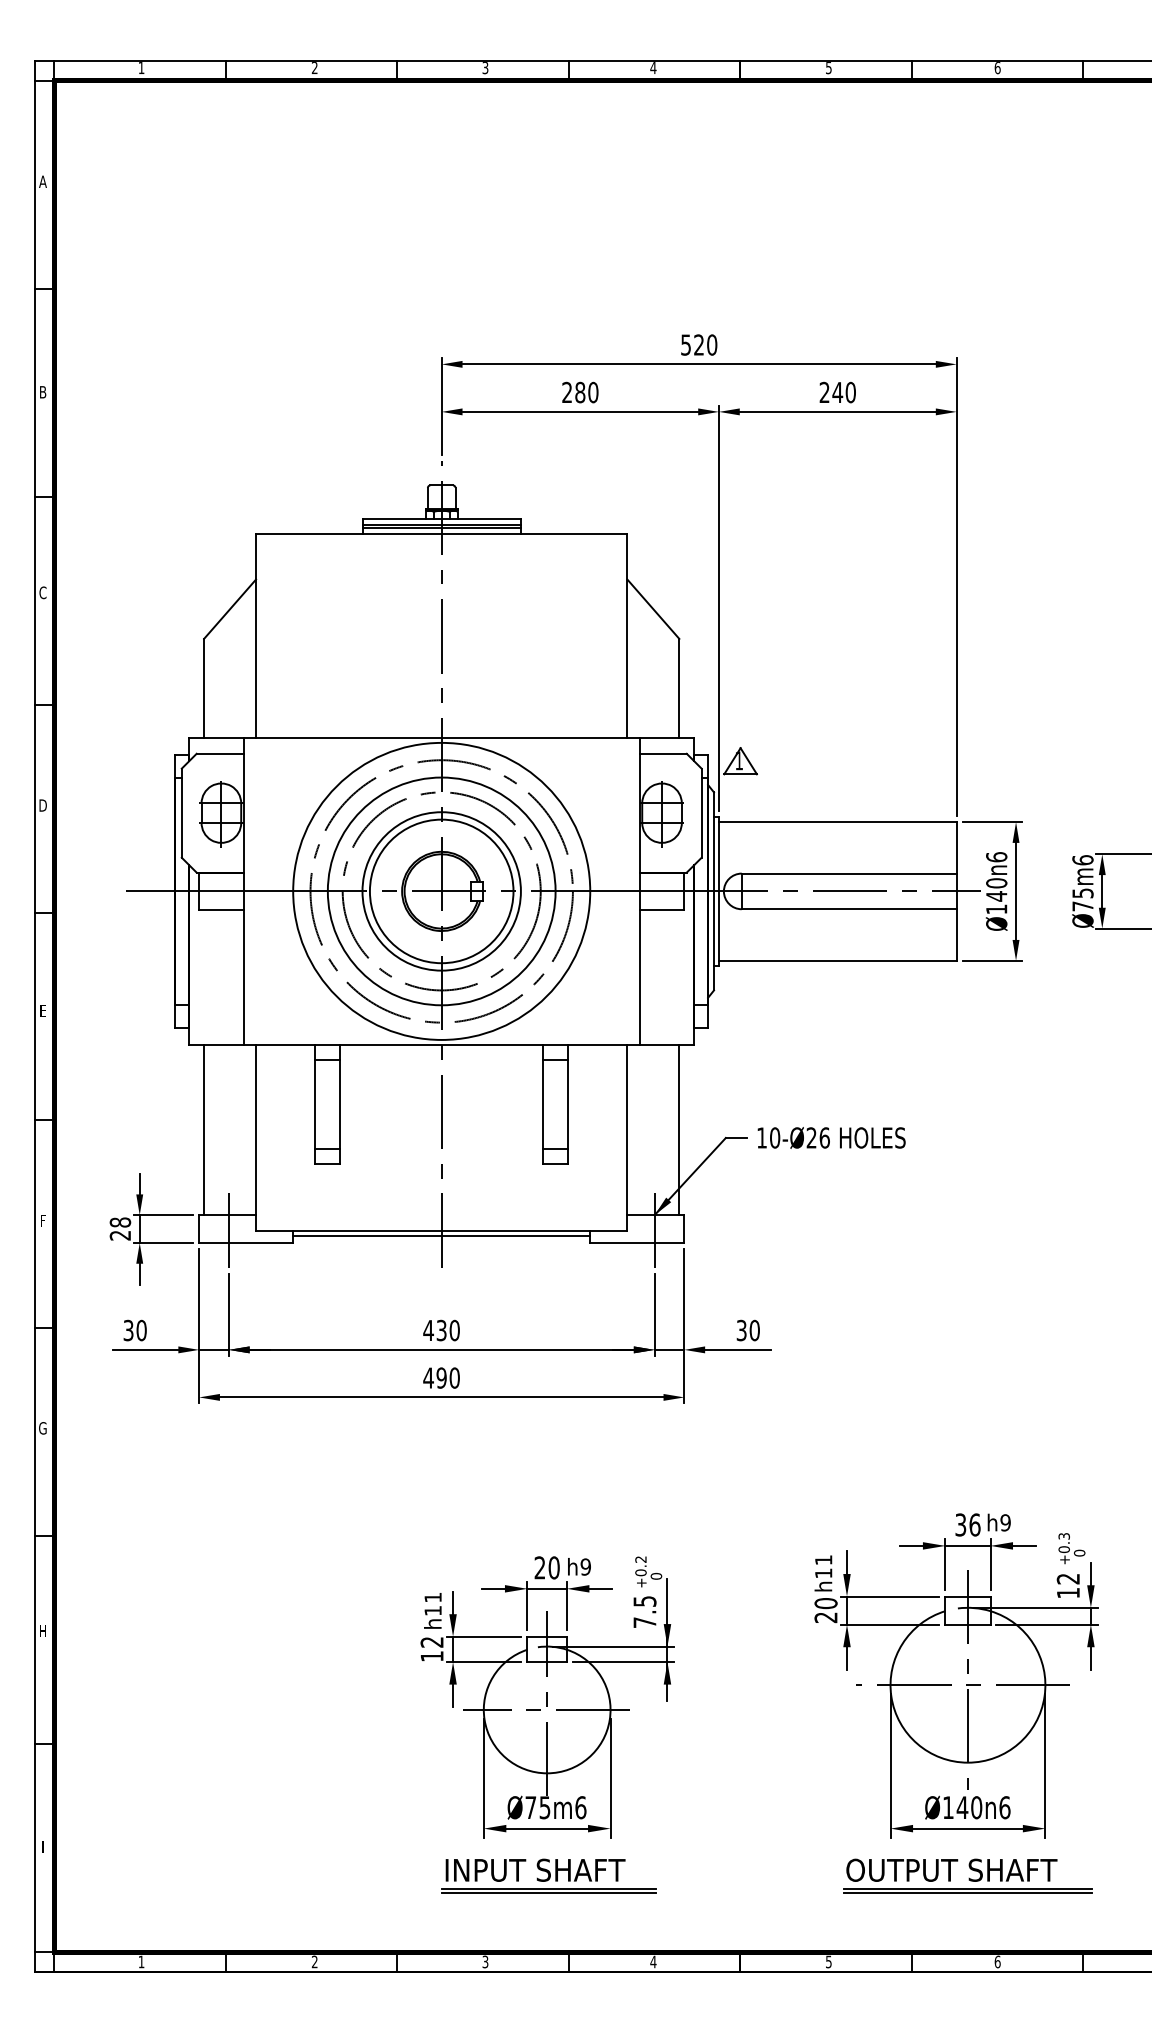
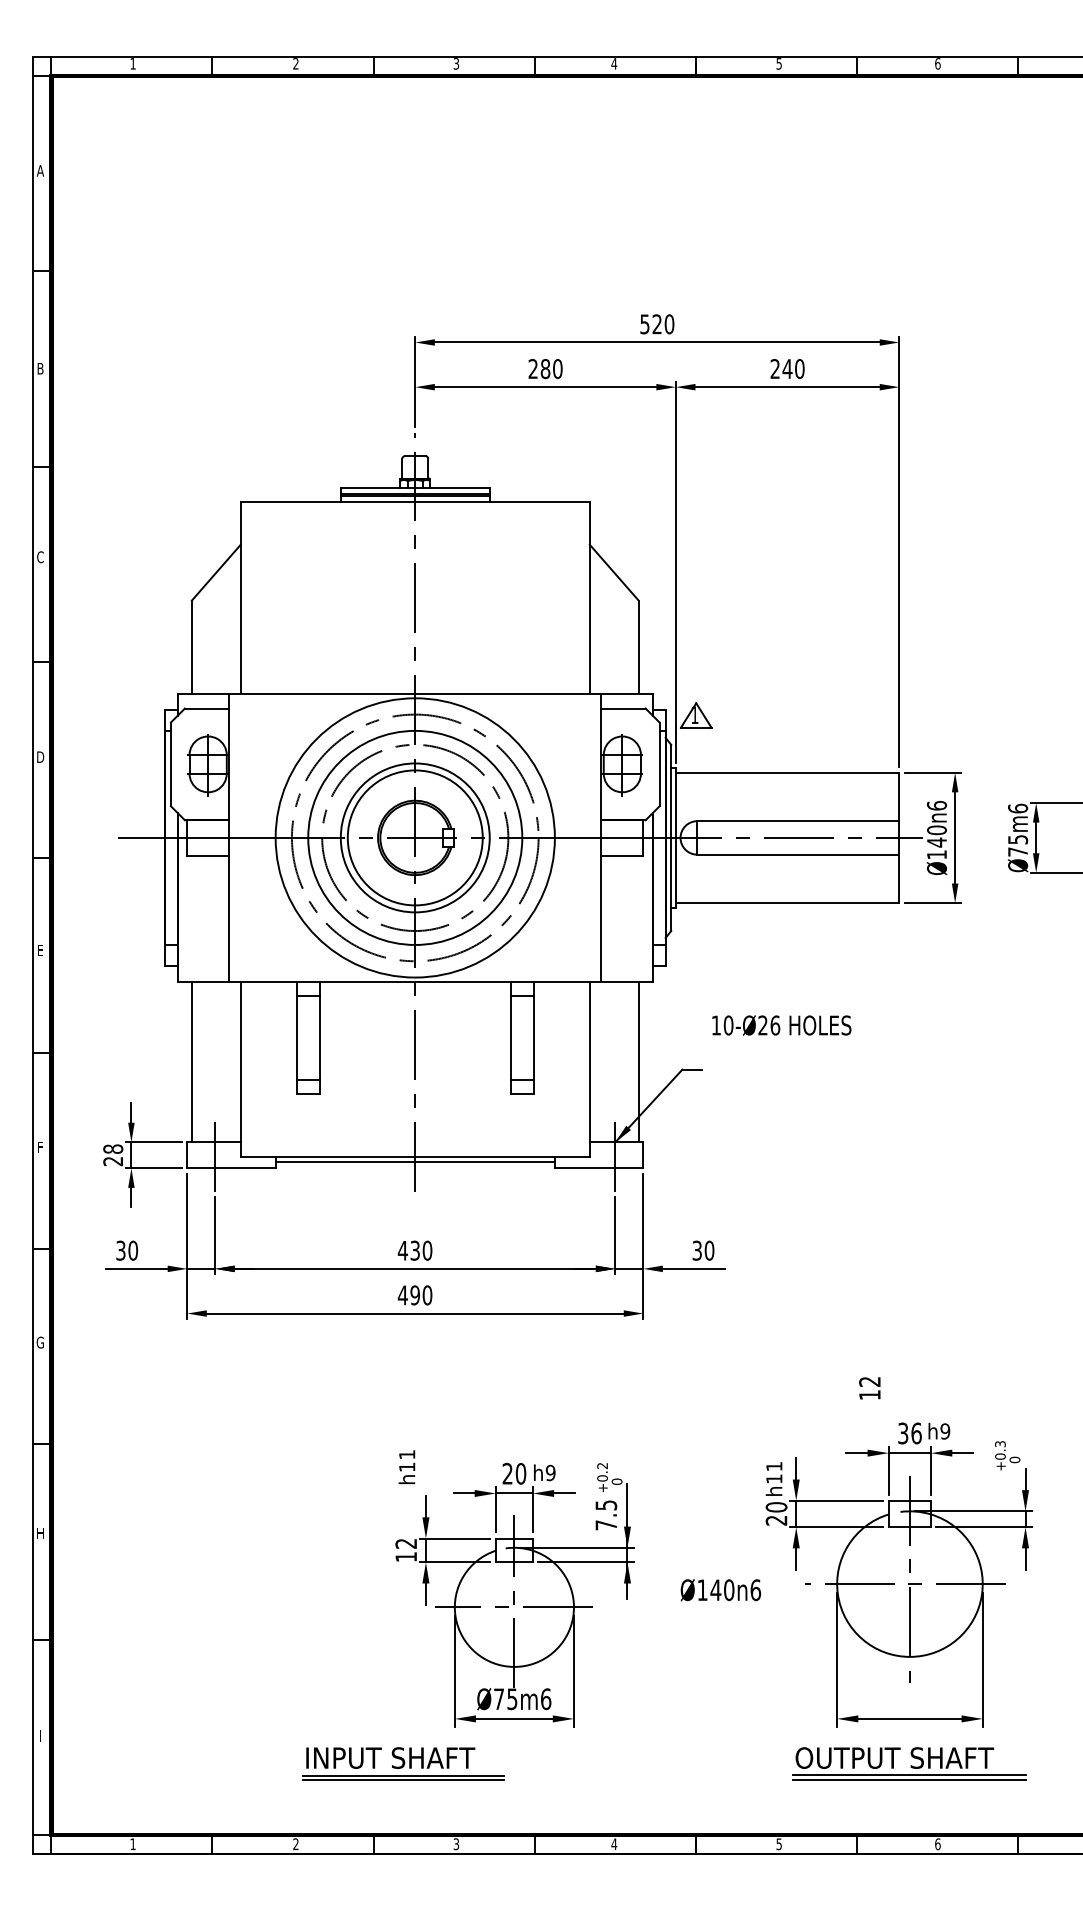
text: (831, 1137) -> (781, 1025), moved
text: (1067, 1585) -> (869, 1387), moved
text: (432, 1610) -> (406, 1466), moved
text: (967, 1807) -> (720, 1590), moved
part: (548, 1875) -> (402, 1762), moved

